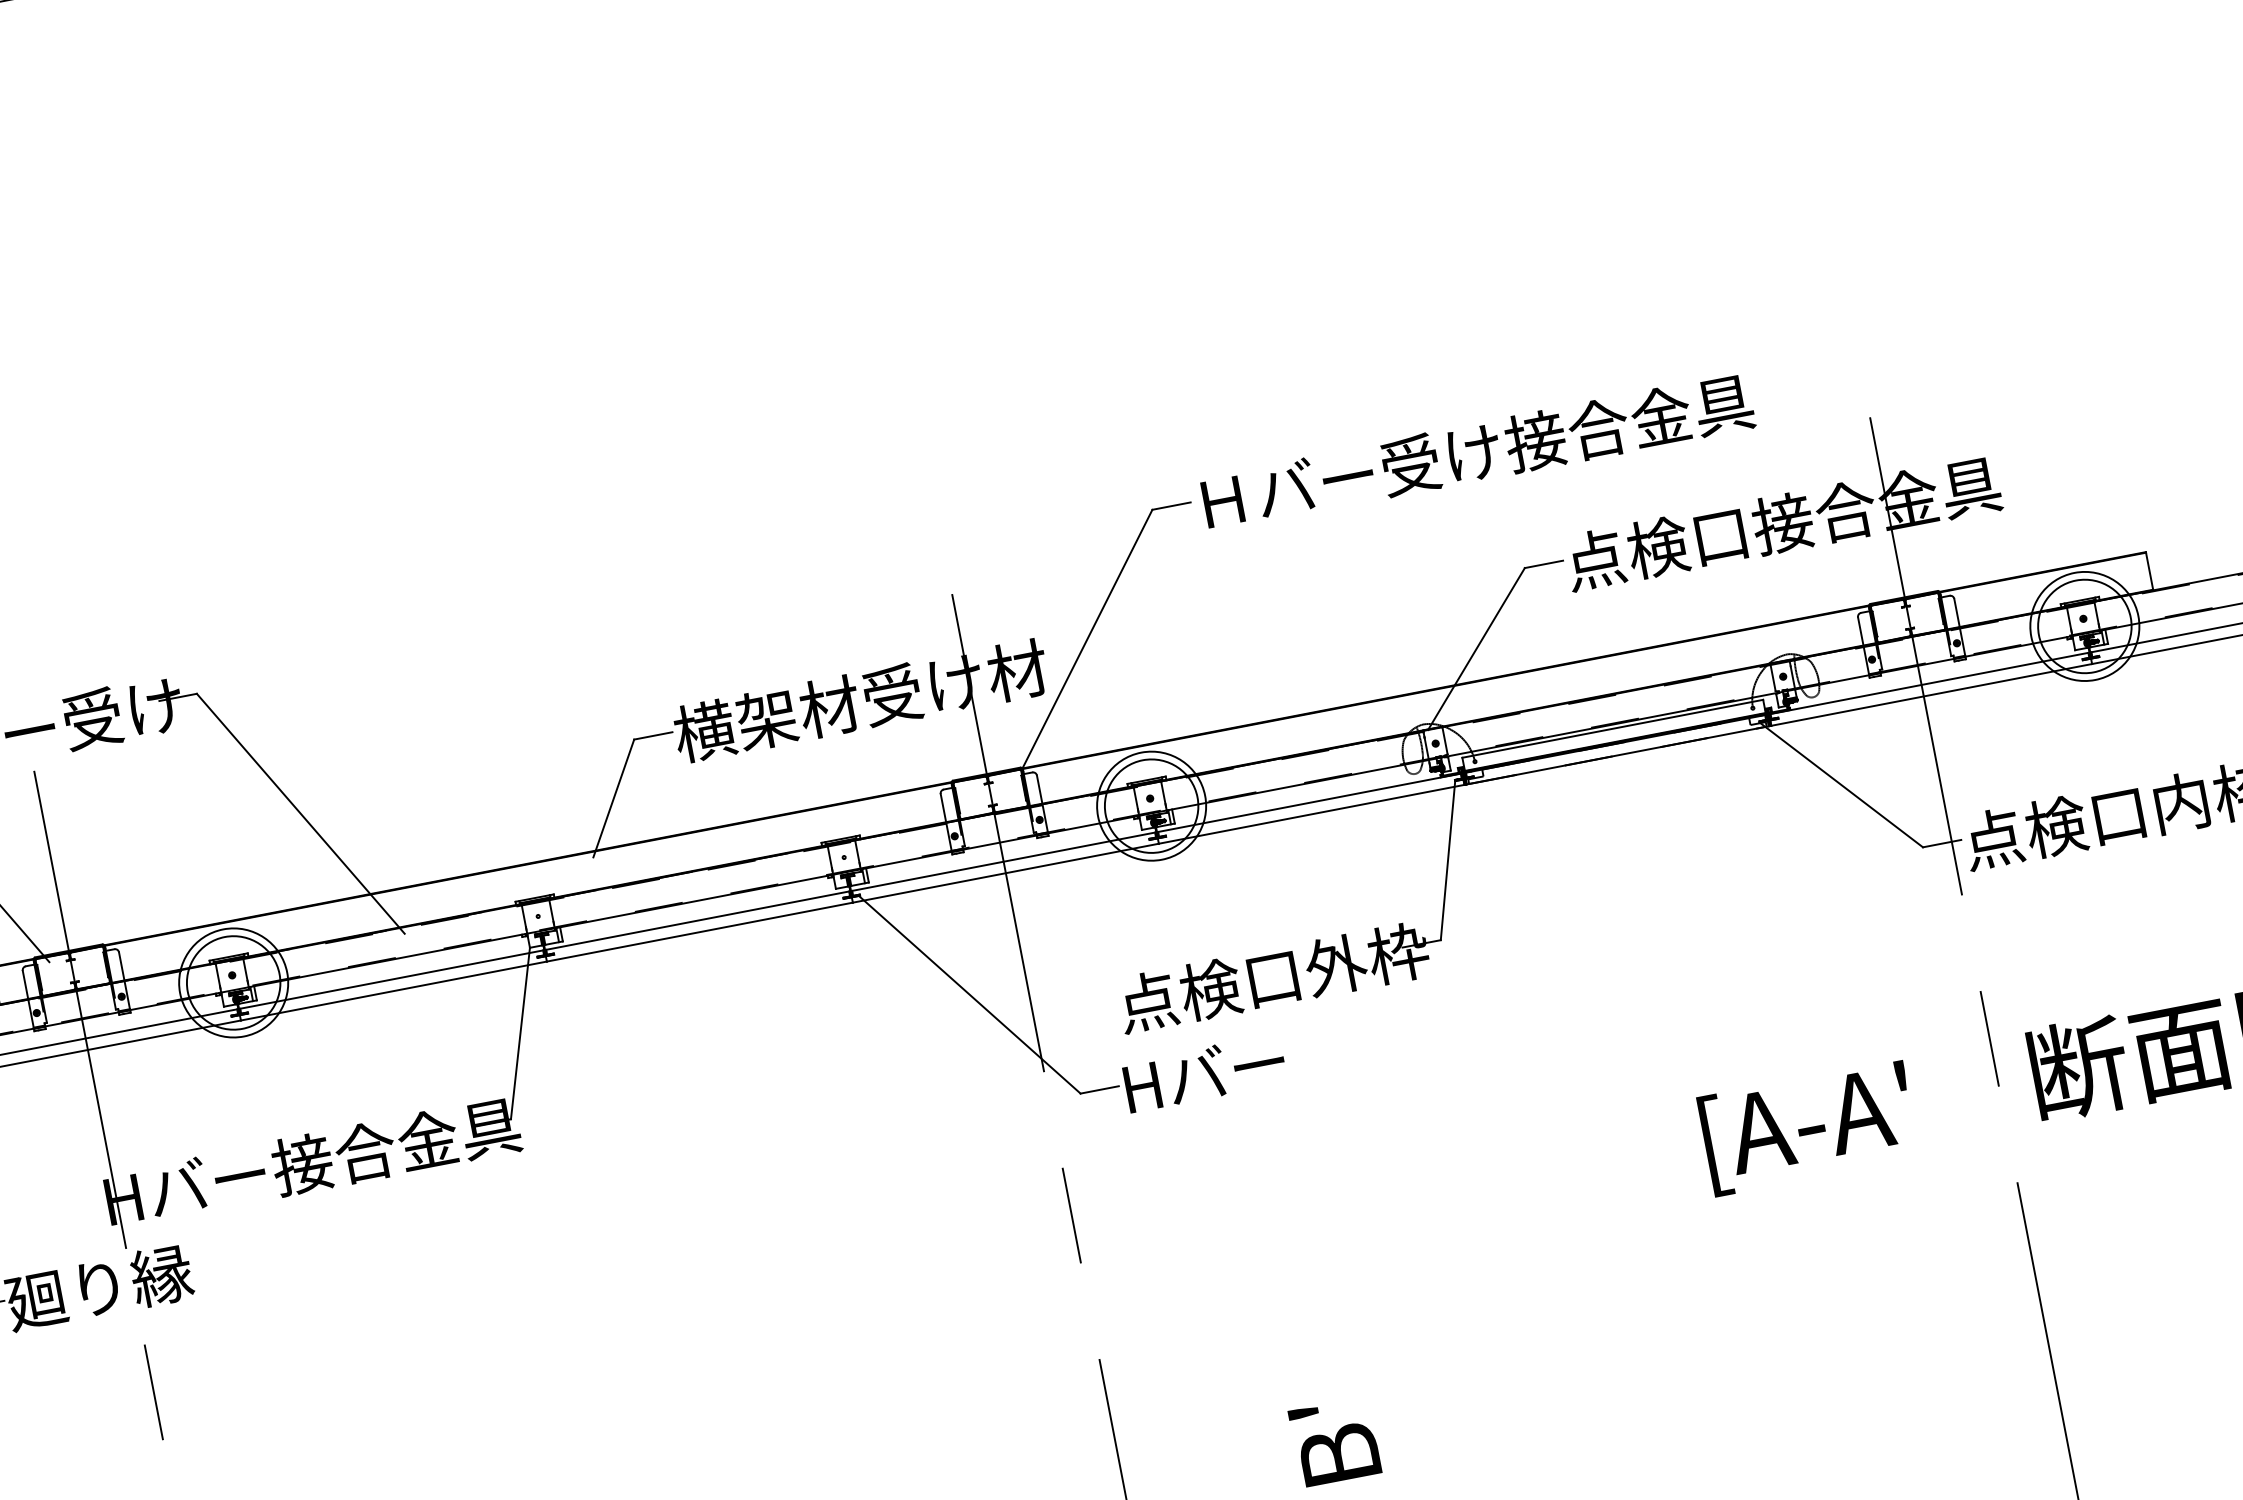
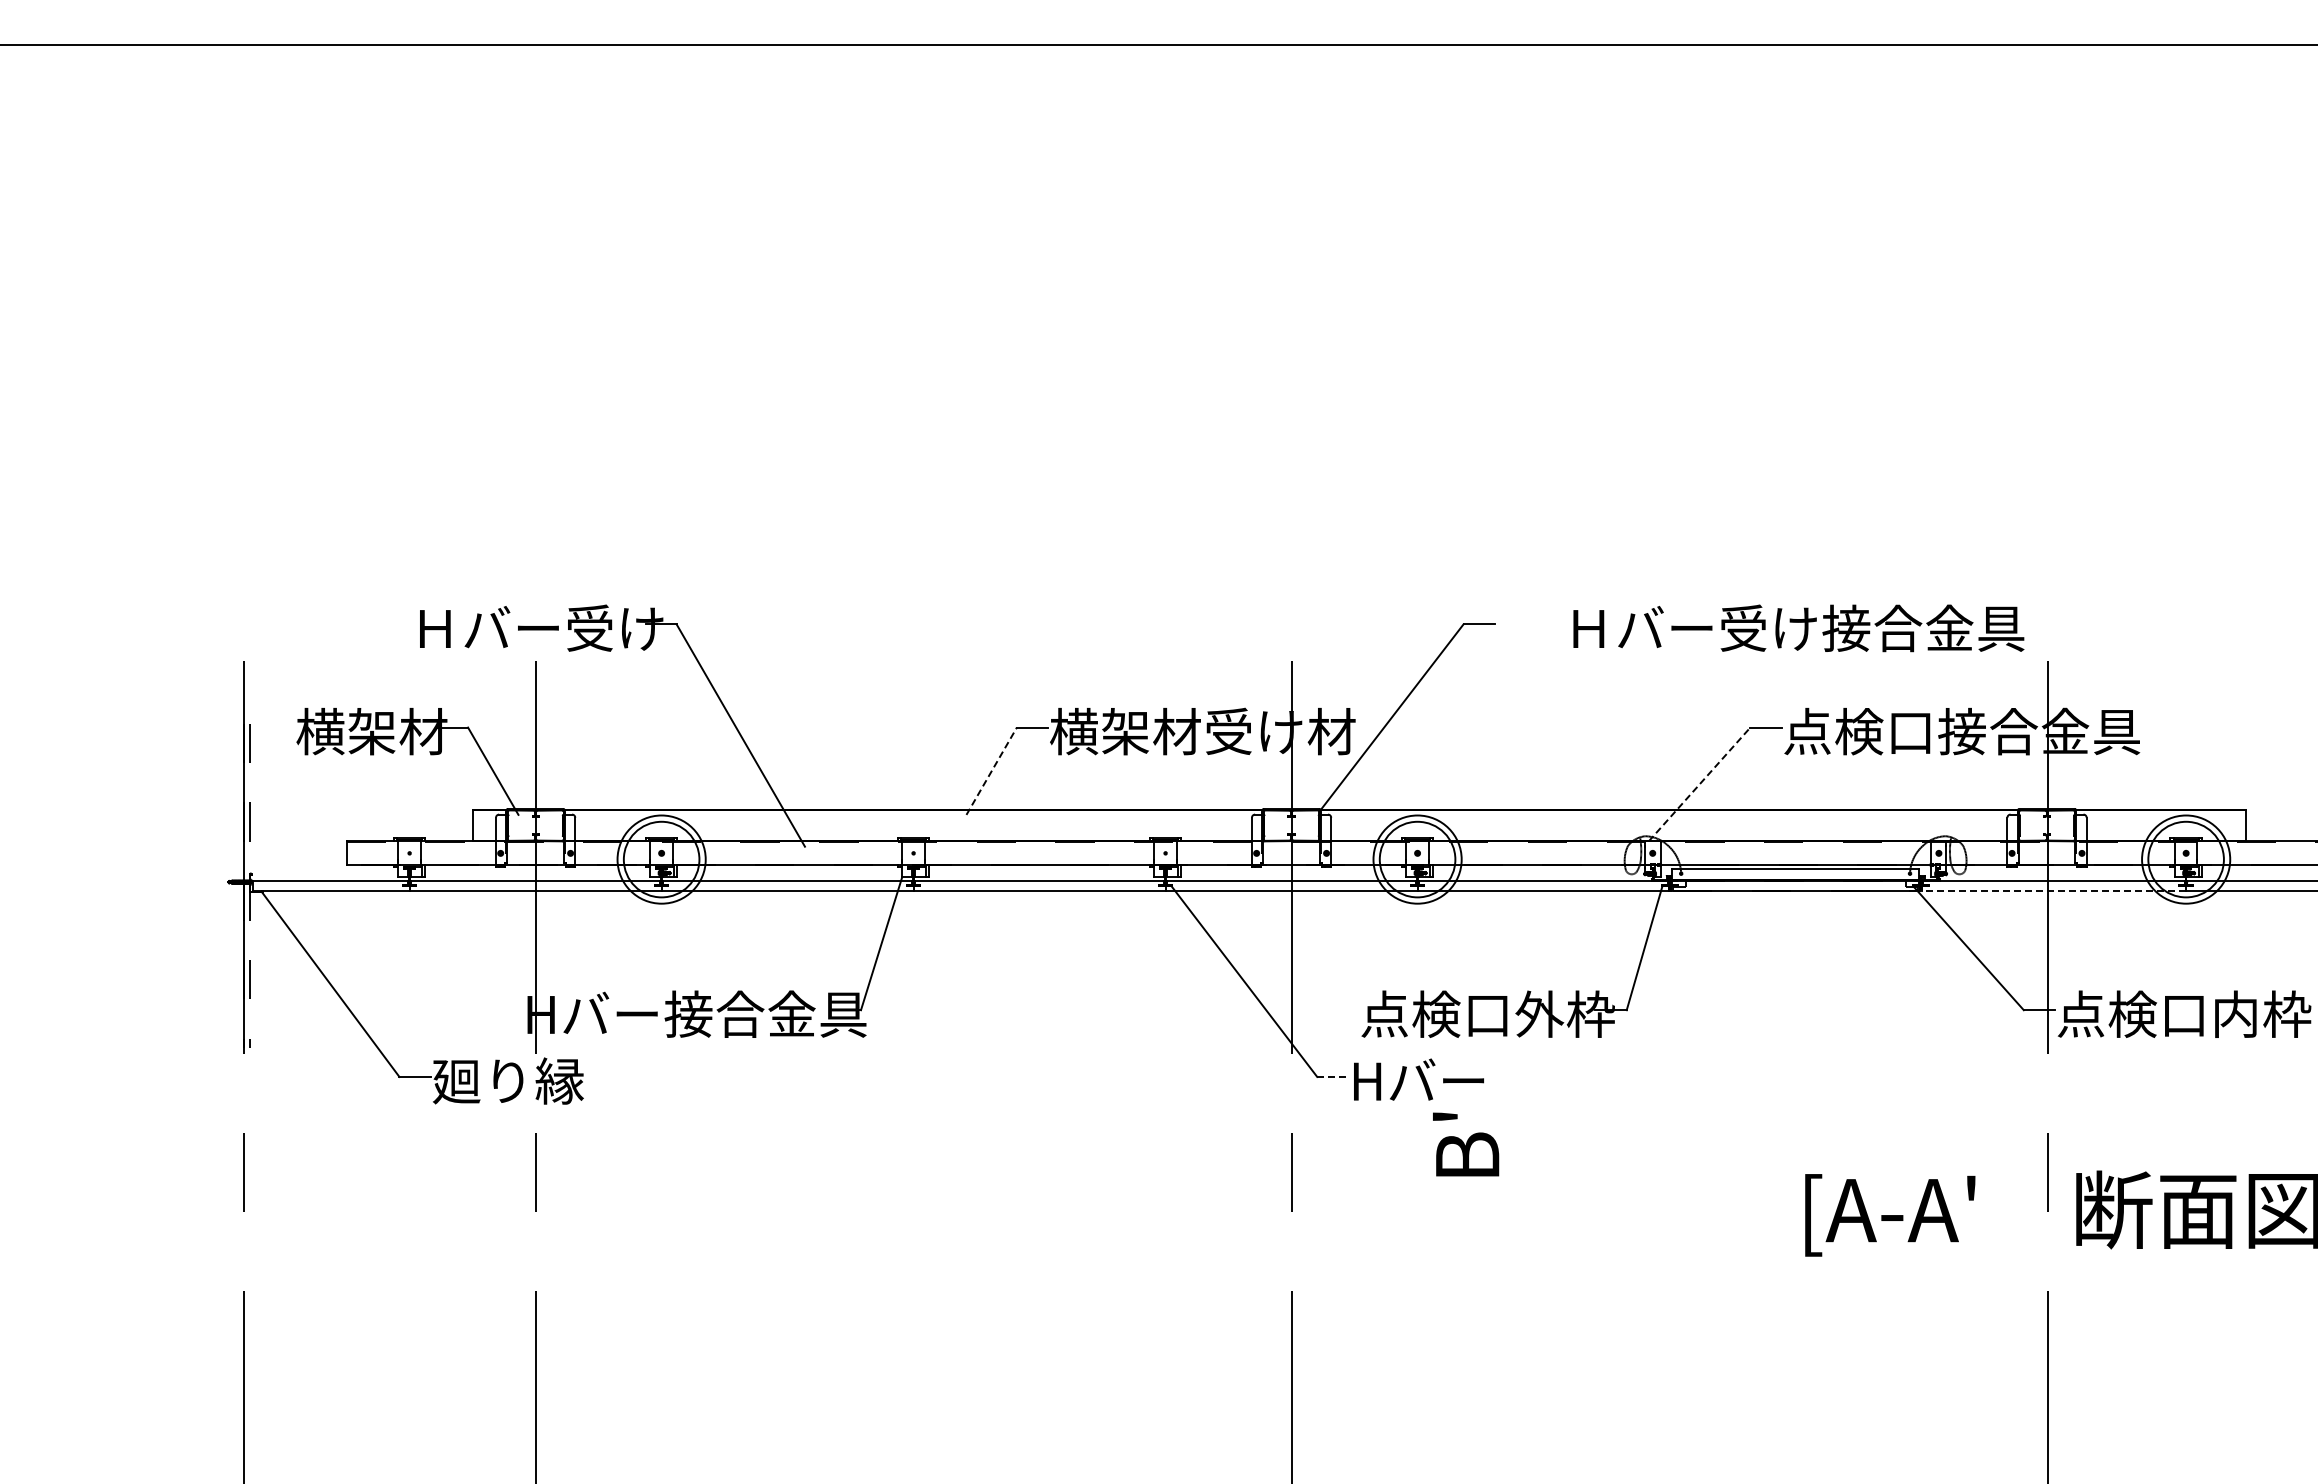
text: (1477, 452) -> (1798, 628), moved
line: (1476, 649) -> (1699, 784), solid -> dashed
line: (1931, 695) -> (2053, 890), solid -> dashed
line: (613, 797) -> (991, 770), solid -> dashed
line: (1099, 1089) -> (1332, 1076), solid -> dashed
text: (1335, 1441) -> (1466, 1144), moved

